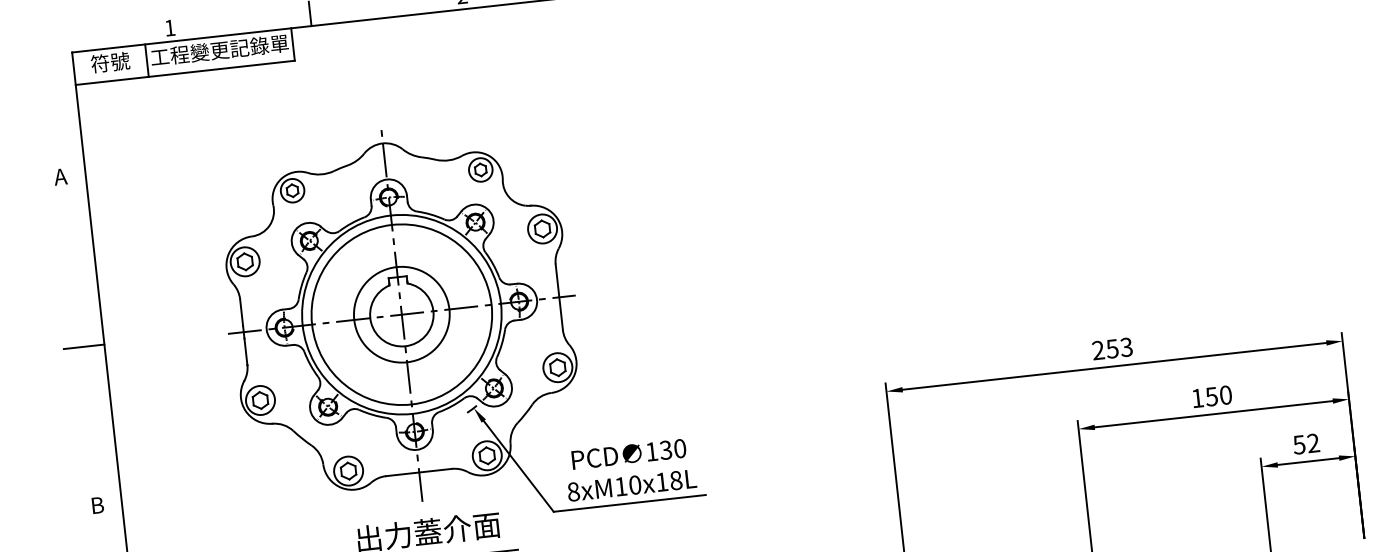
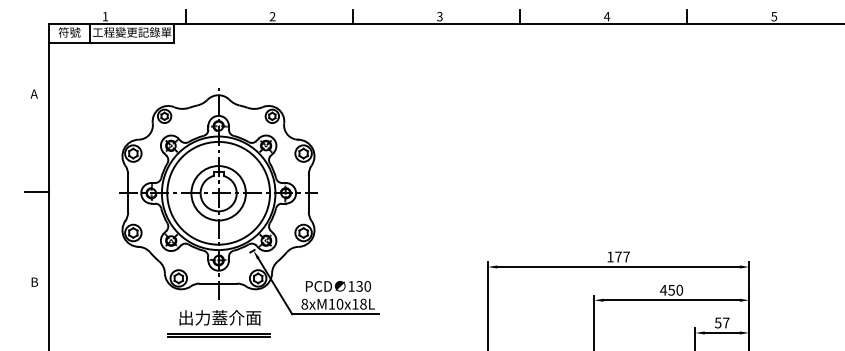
text: (1112, 347) -> (618, 256), 253 -> 177
text: (1197, 398) -> (663, 290), 150 -> 450
text: (1313, 442) -> (726, 322), 52 -> 57

